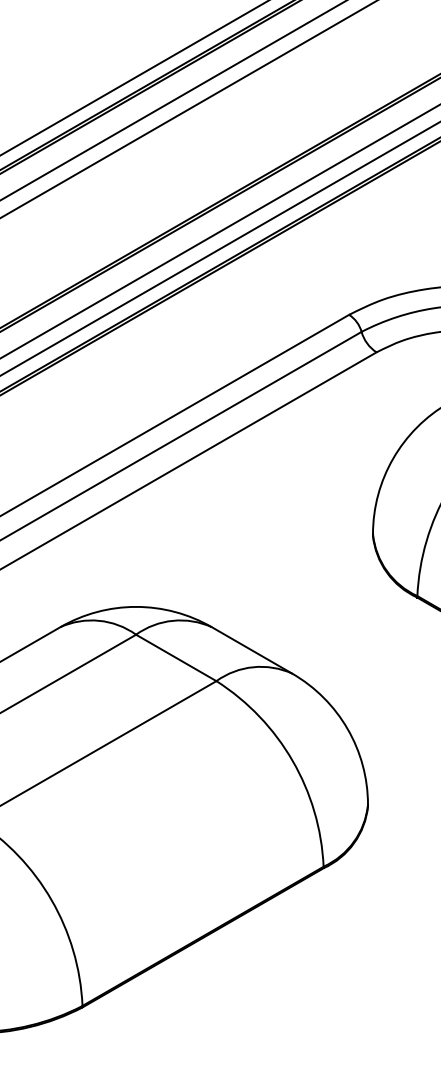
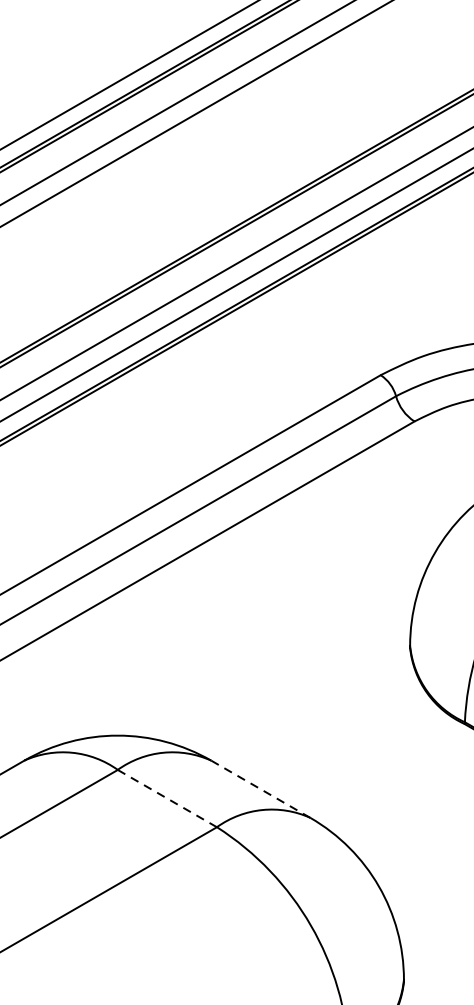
line: (251, 650) -> (260, 789), solid -> dashed
line: (176, 658) -> (167, 799), solid -> dashed

